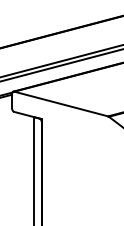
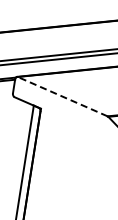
line: (61, 104) -> (62, 97), solid -> dashed

